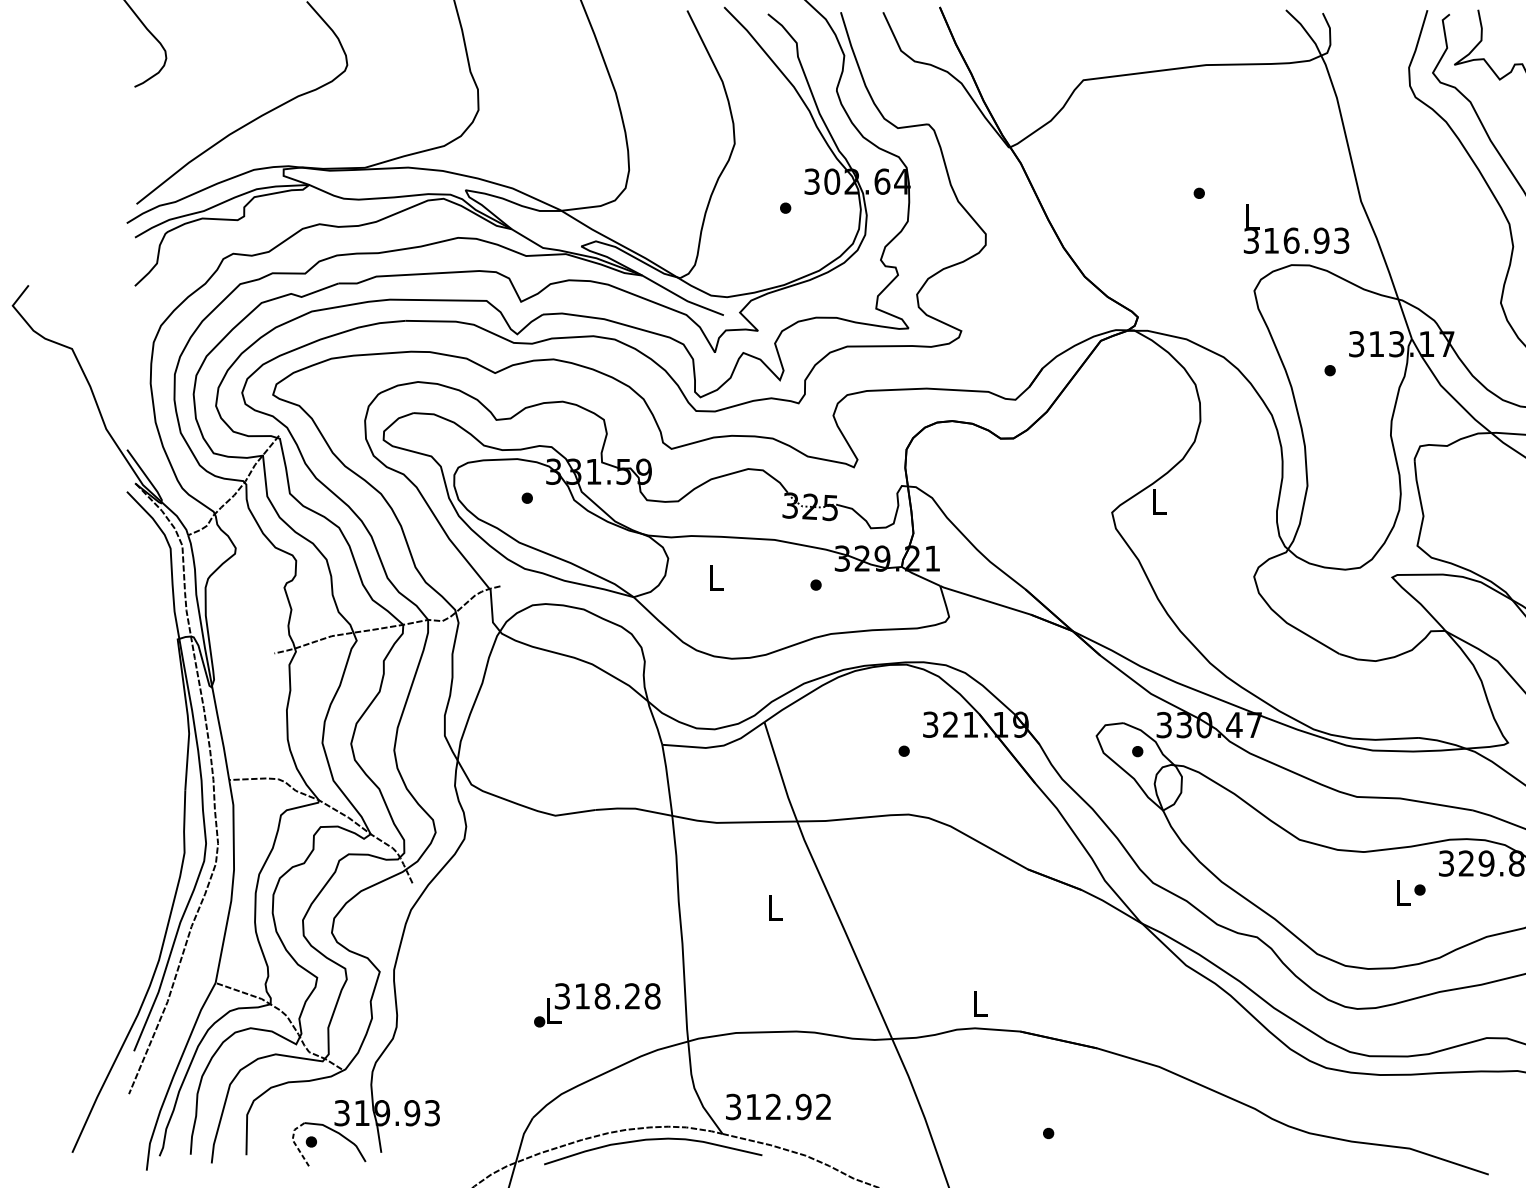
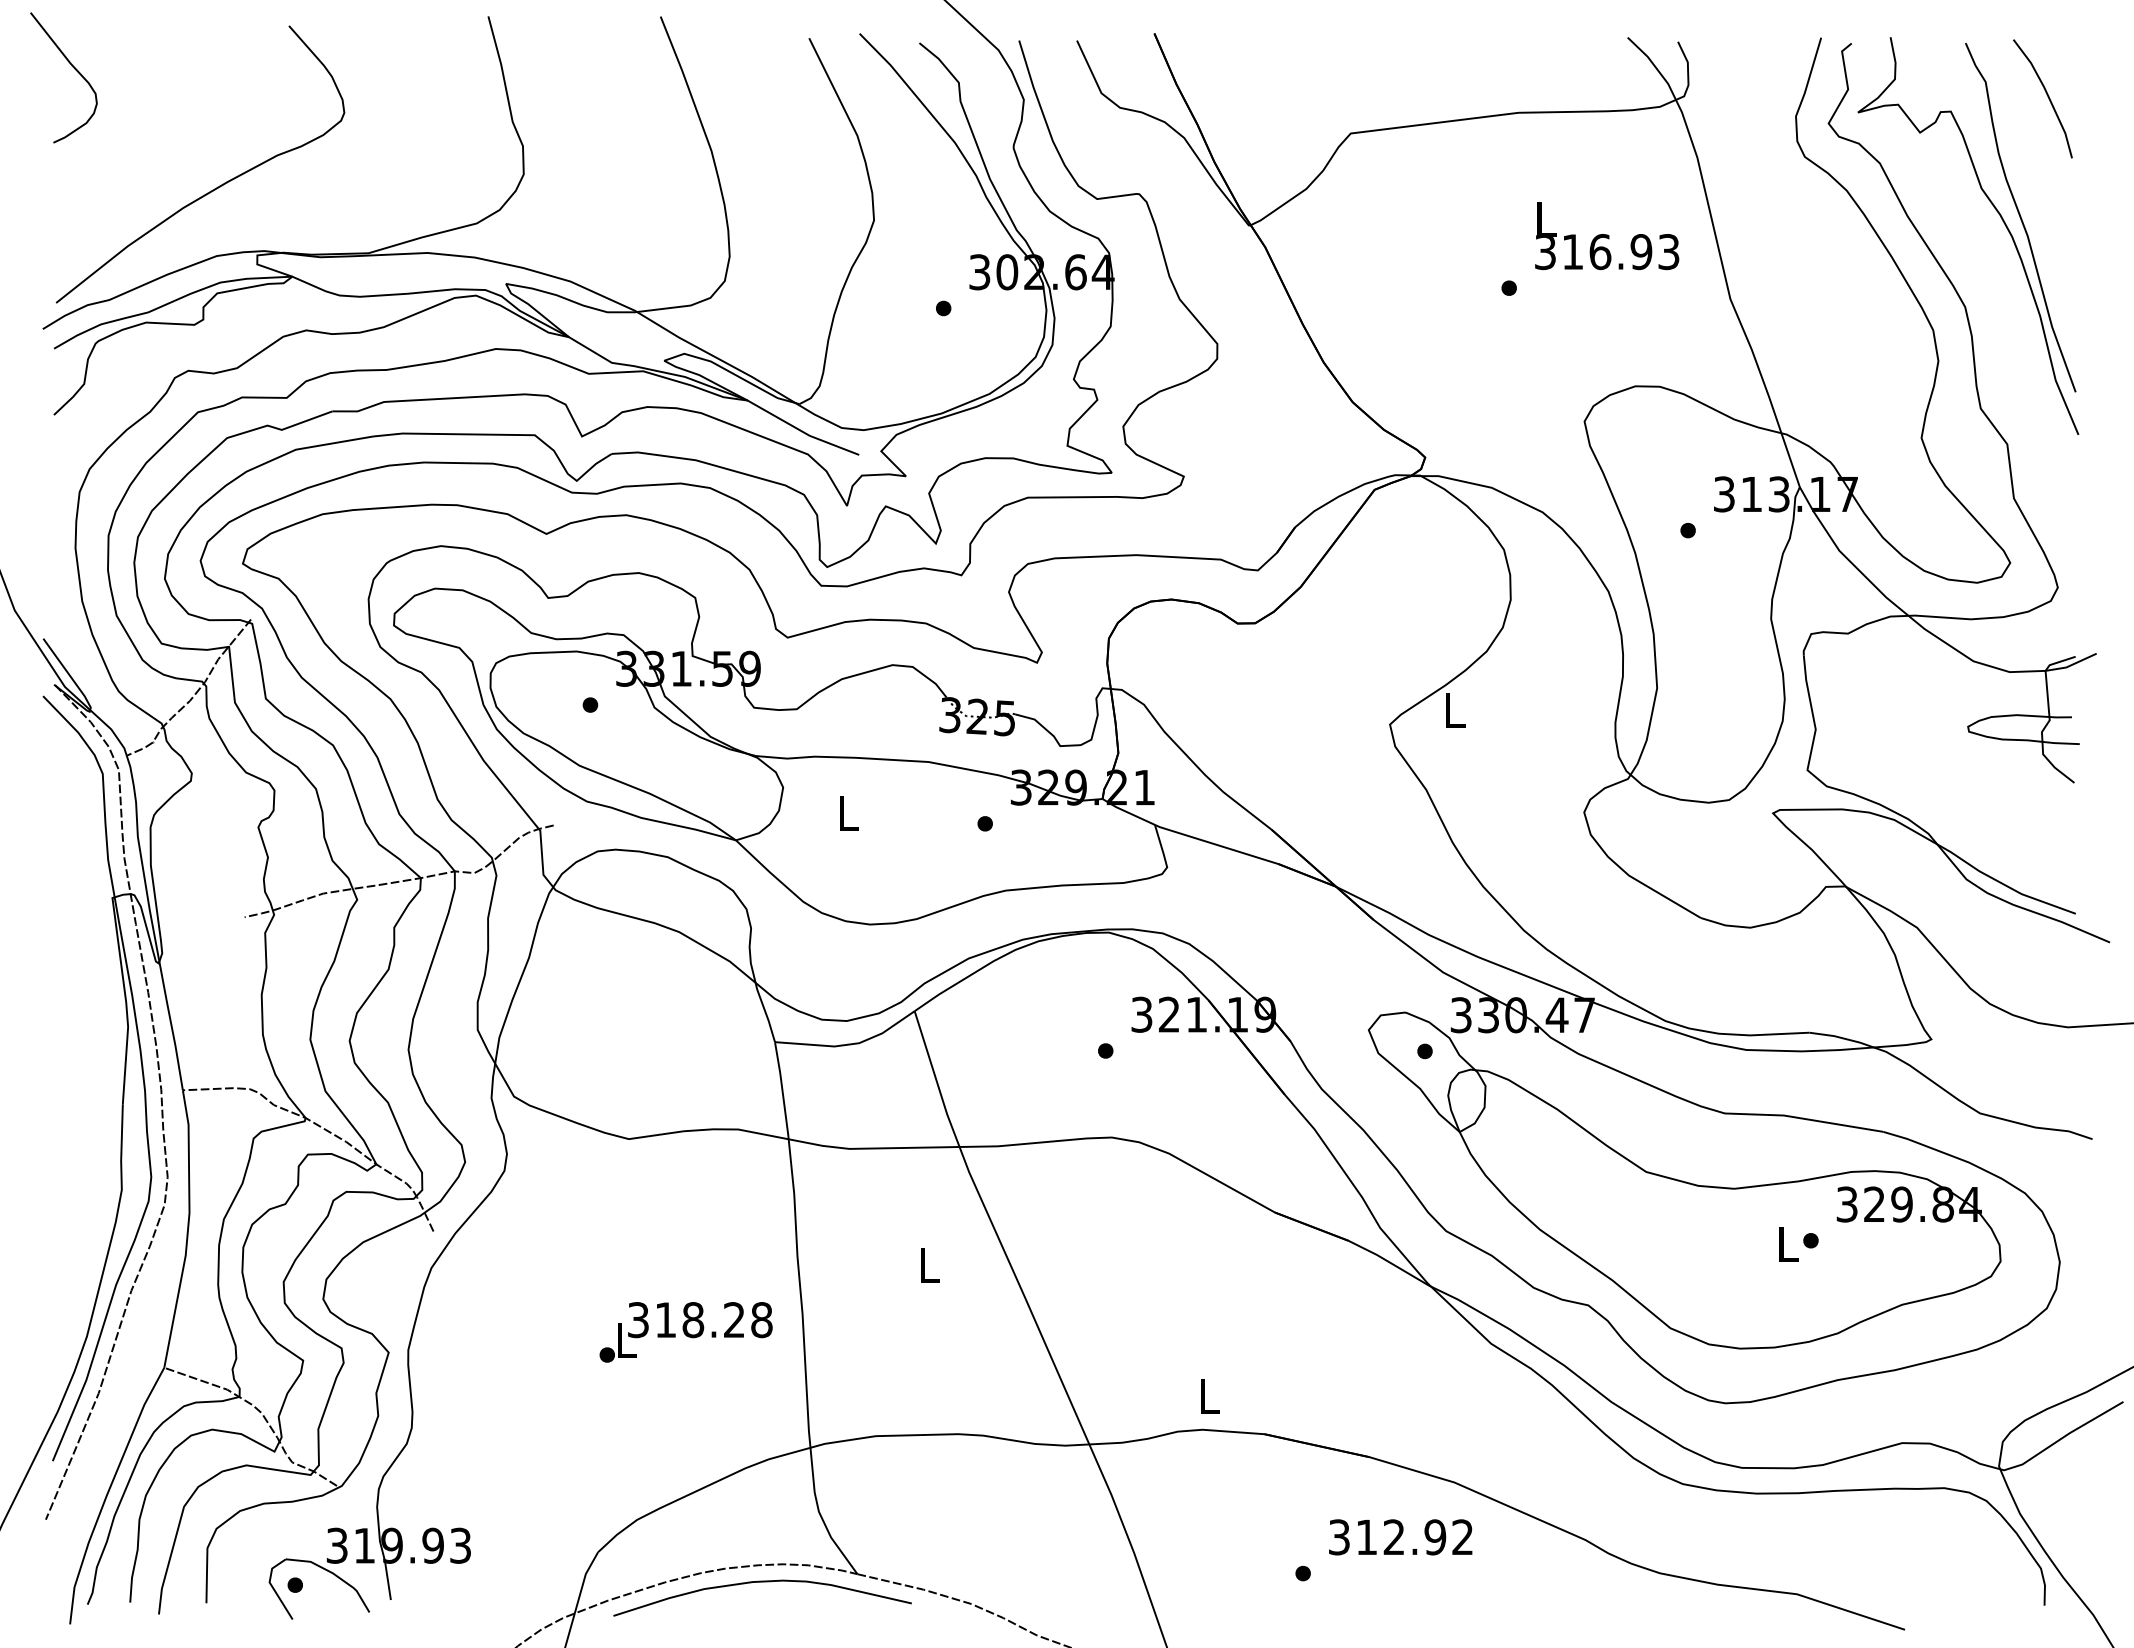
text: (1296, 229) -> (1607, 236), moved
text: (596, 1005) -> (685, 1332), moved
text: (778, 1107) -> (1400, 1537), moved
line: (294, 1142) -> (272, 1586), dashed -> solid

